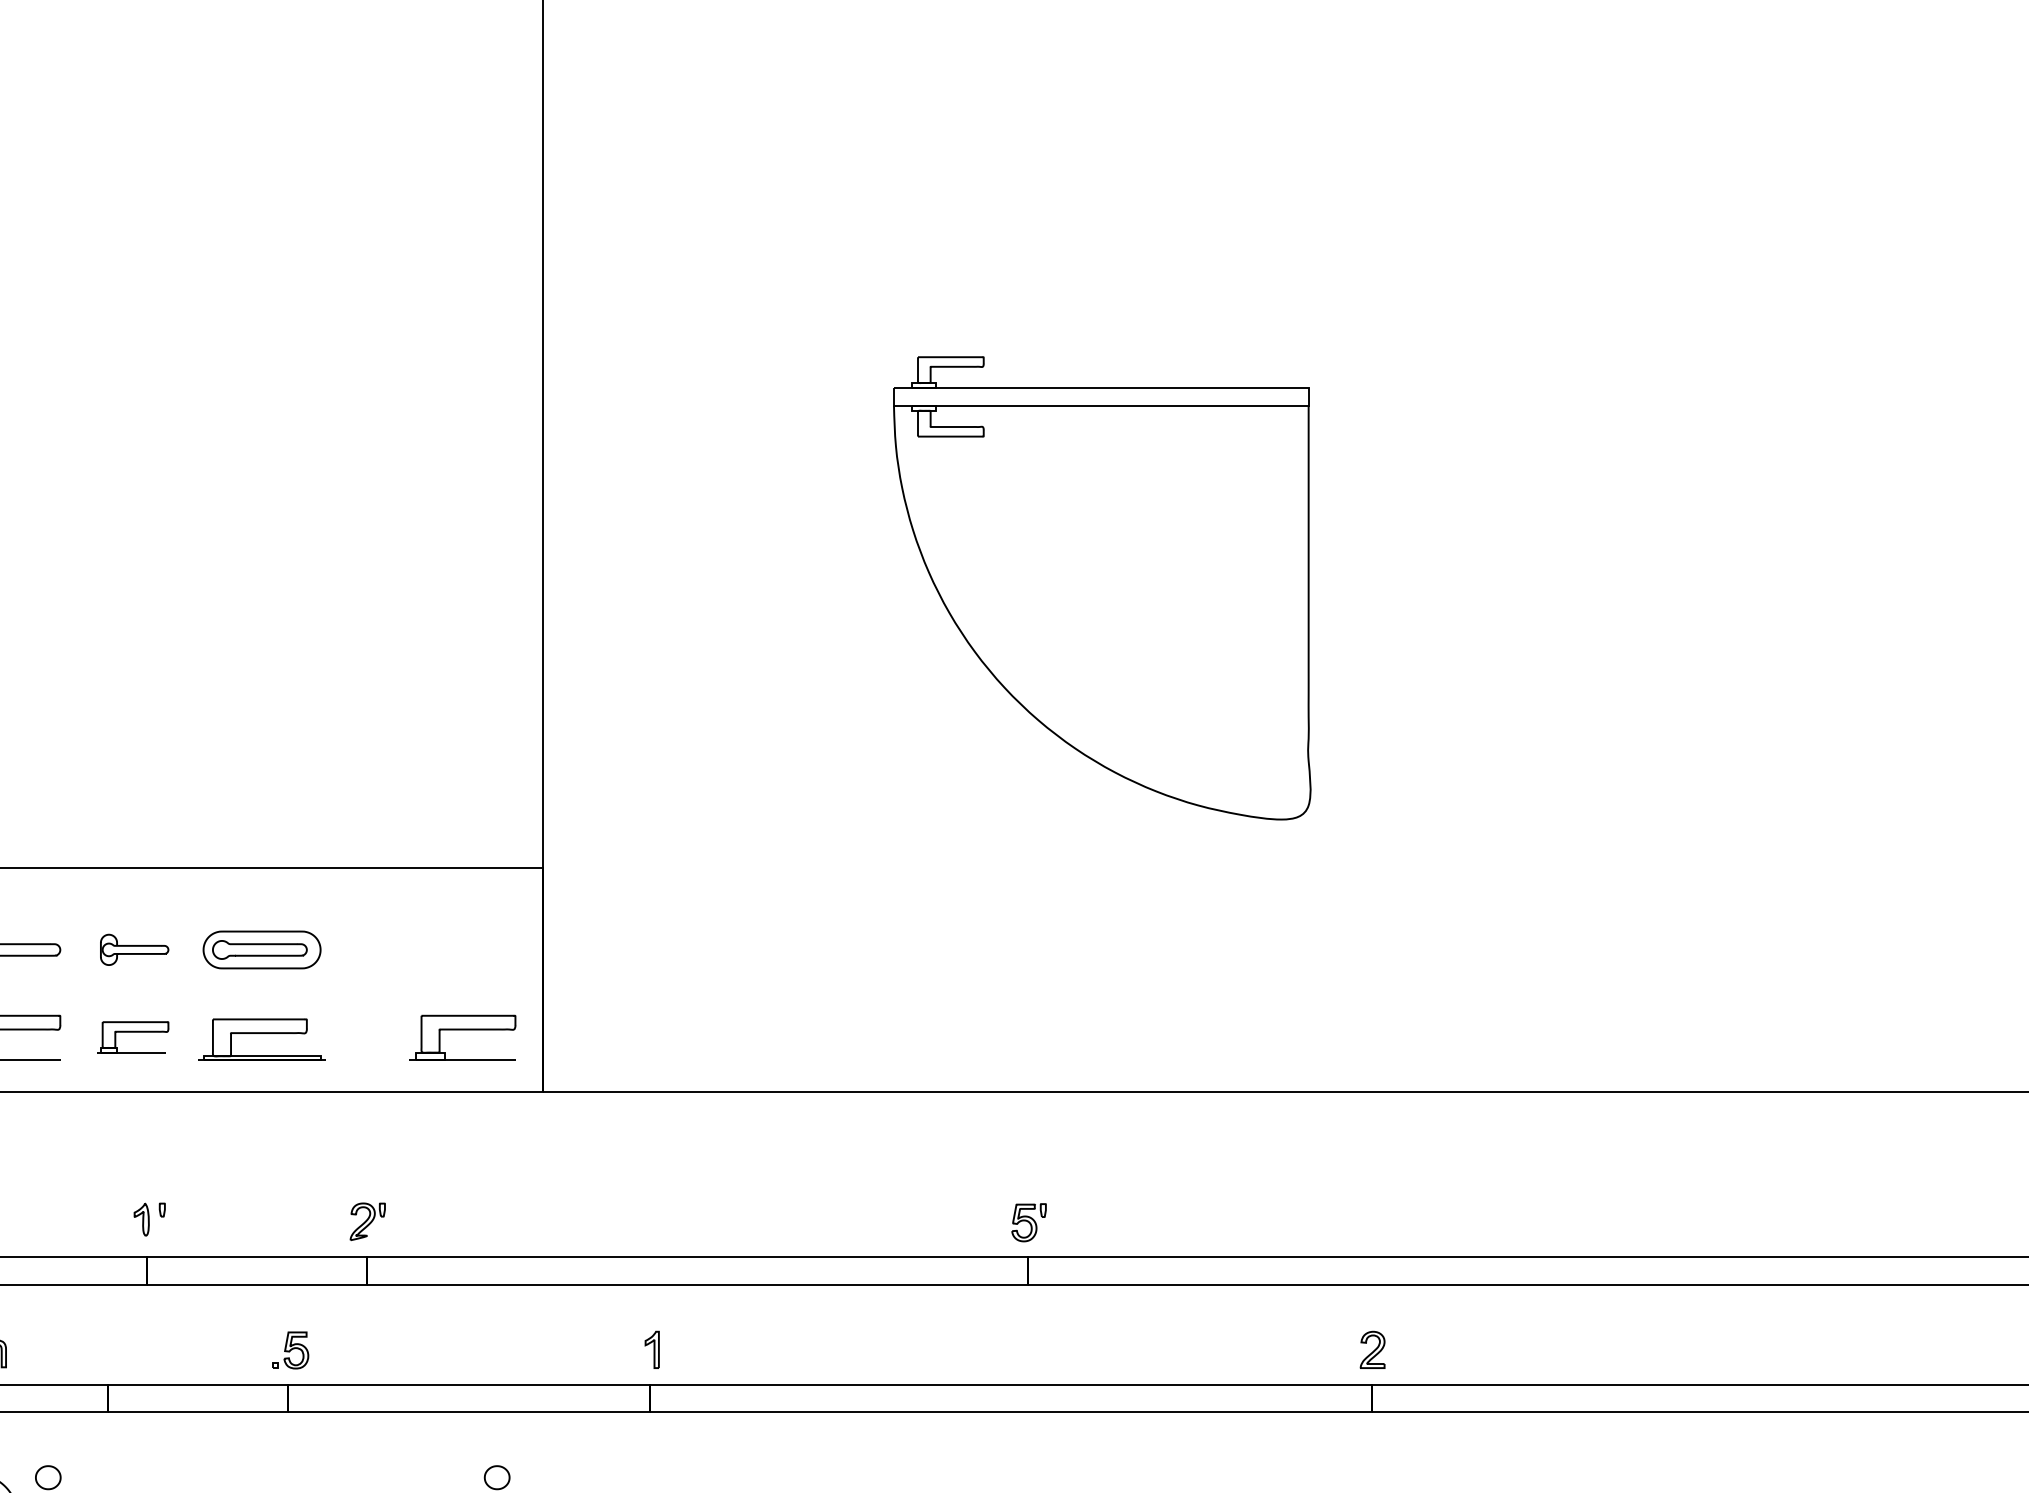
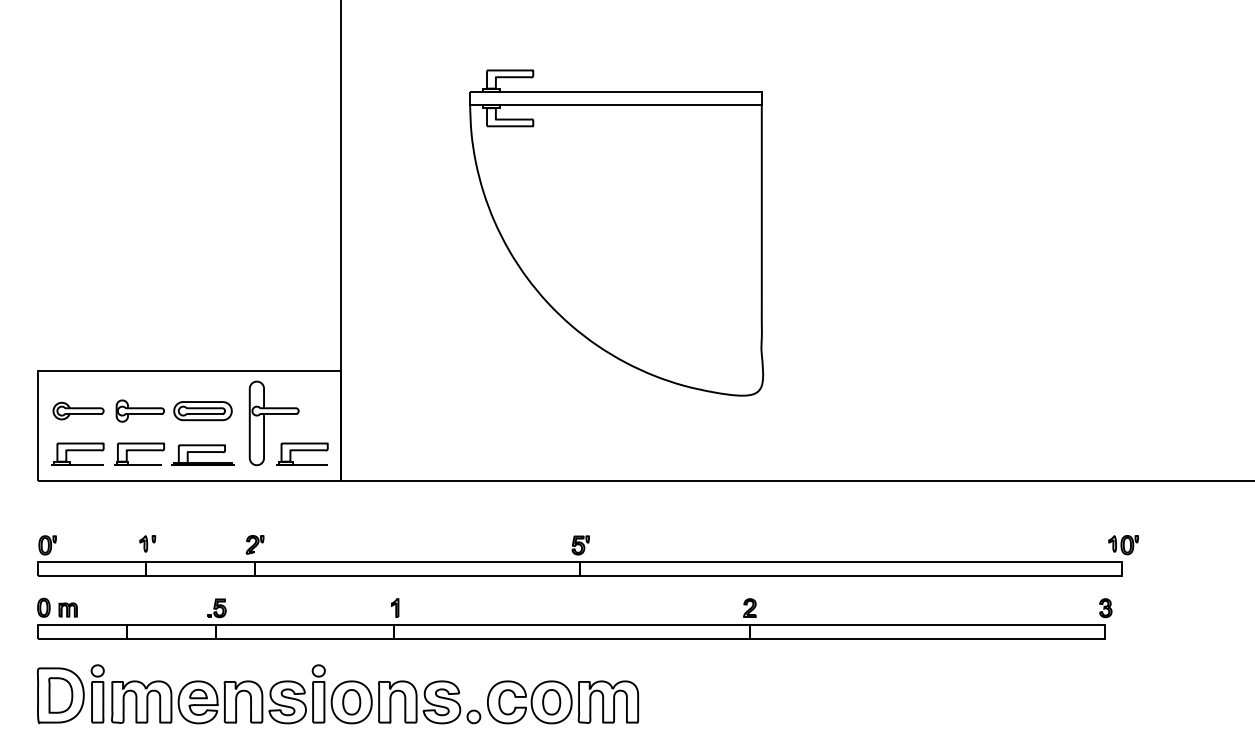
part: (1101, 587) -> (616, 232), size x1.43
part: (133, 948) -> (139, 410), size x1.43
part: (405, 956) -> (273, 414), added
part: (133, 1036) -> (139, 453), size x1.43

